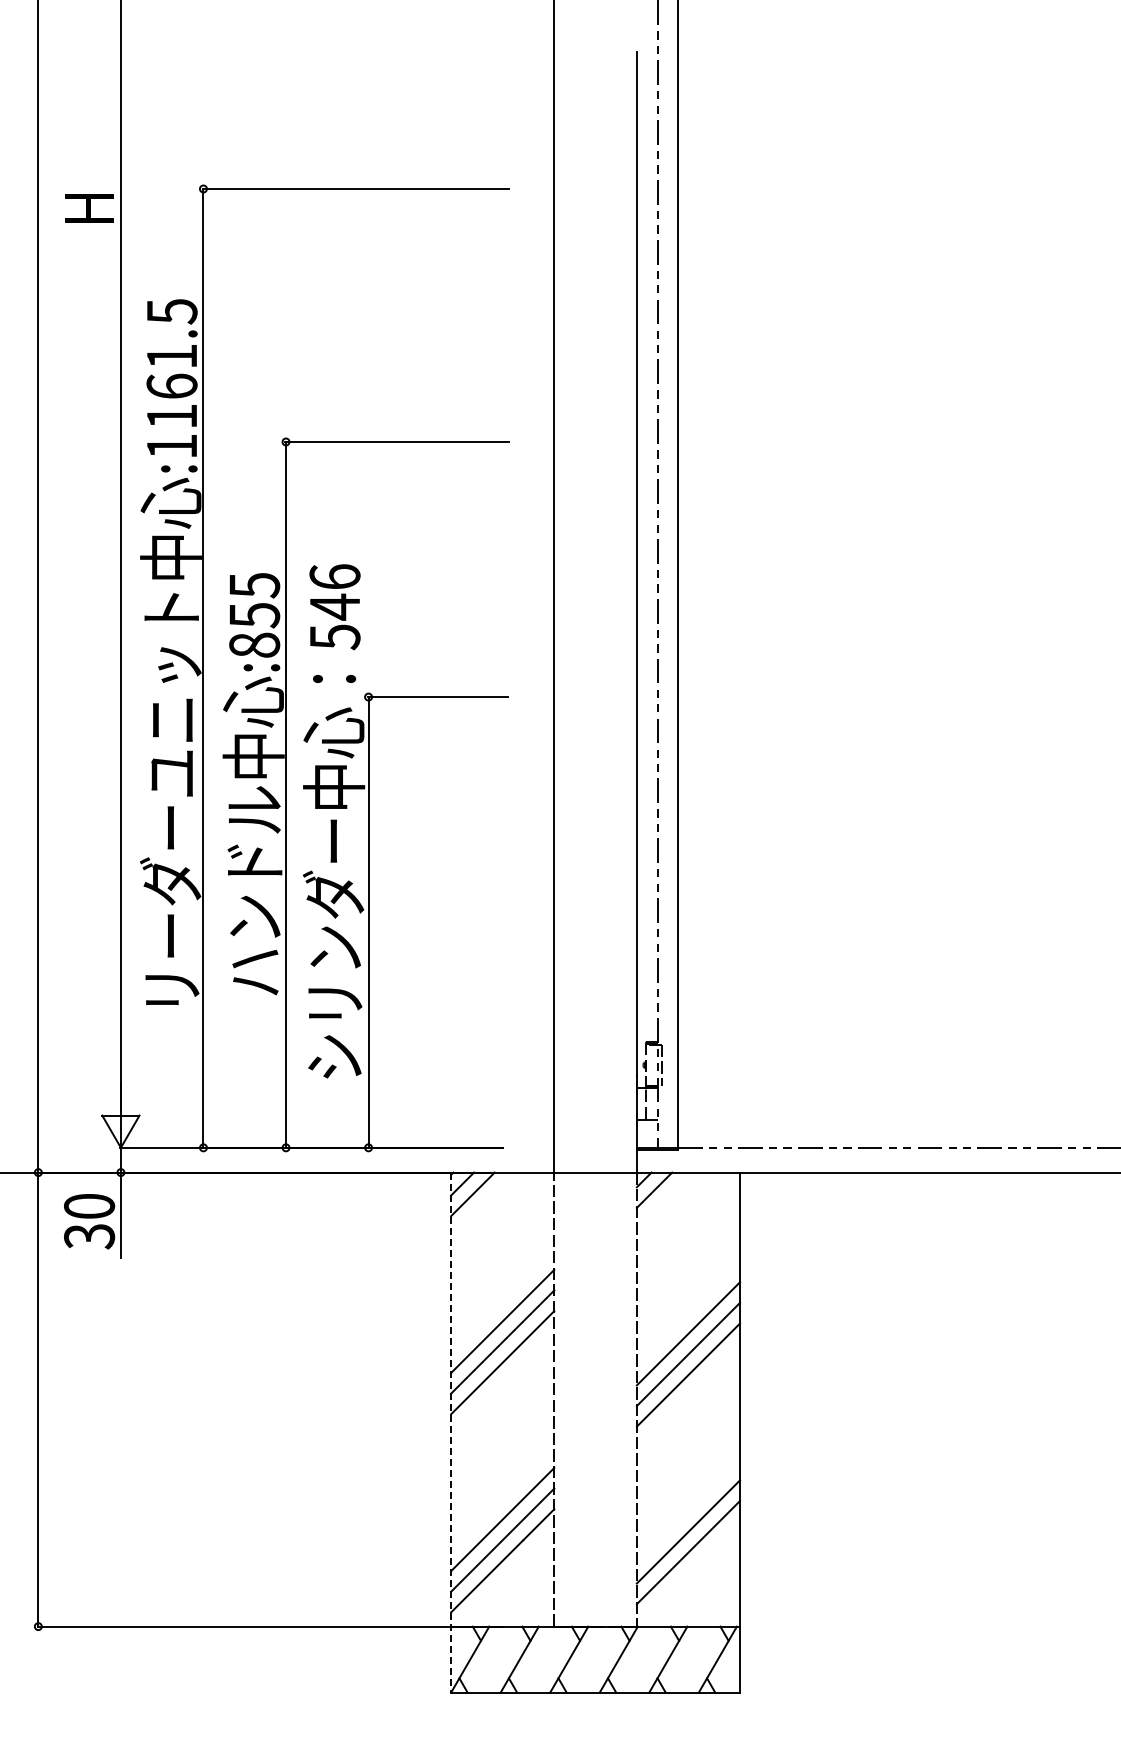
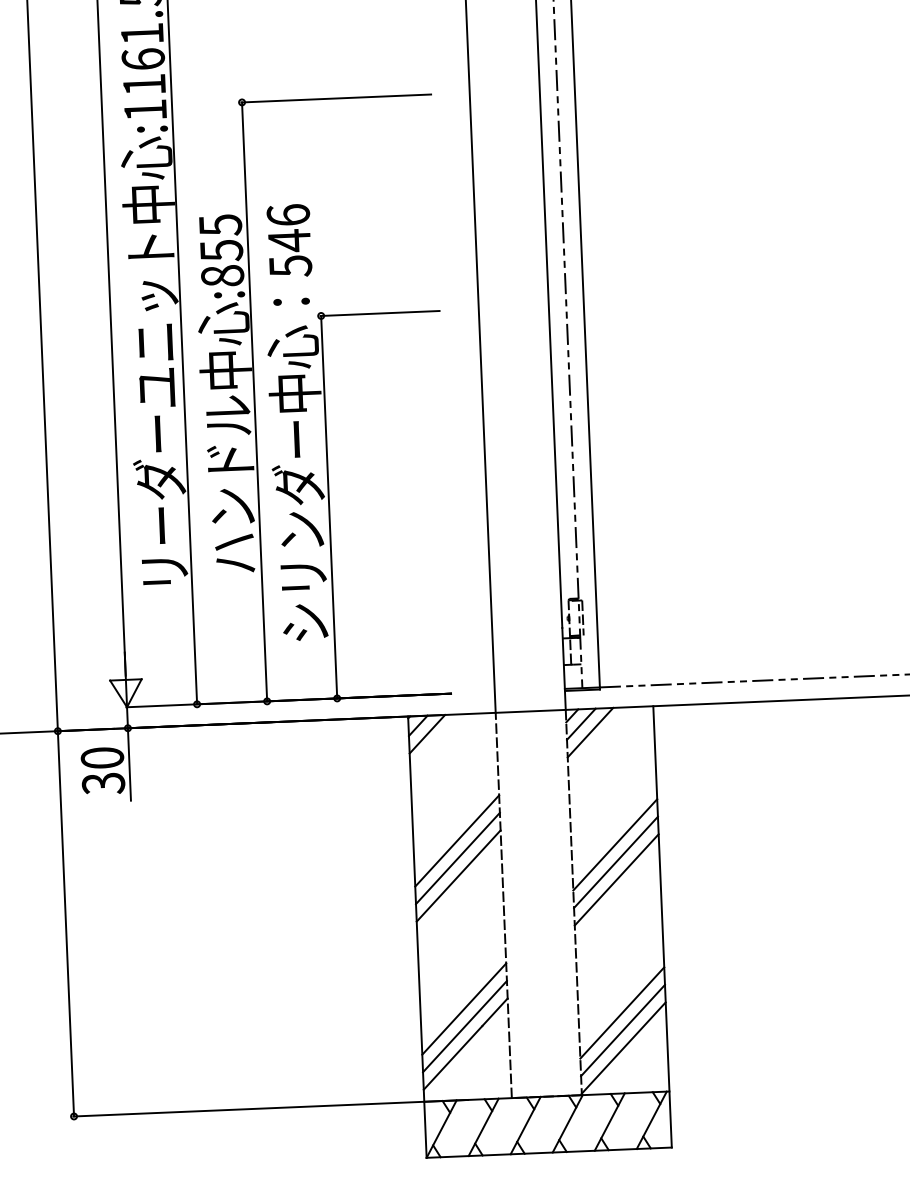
line: (664, 1200) -> (590, 732), added
line: (451, 1433) -> (417, 937), dashed -> solid
line: (688, 1572) -> (623, 1047), added

